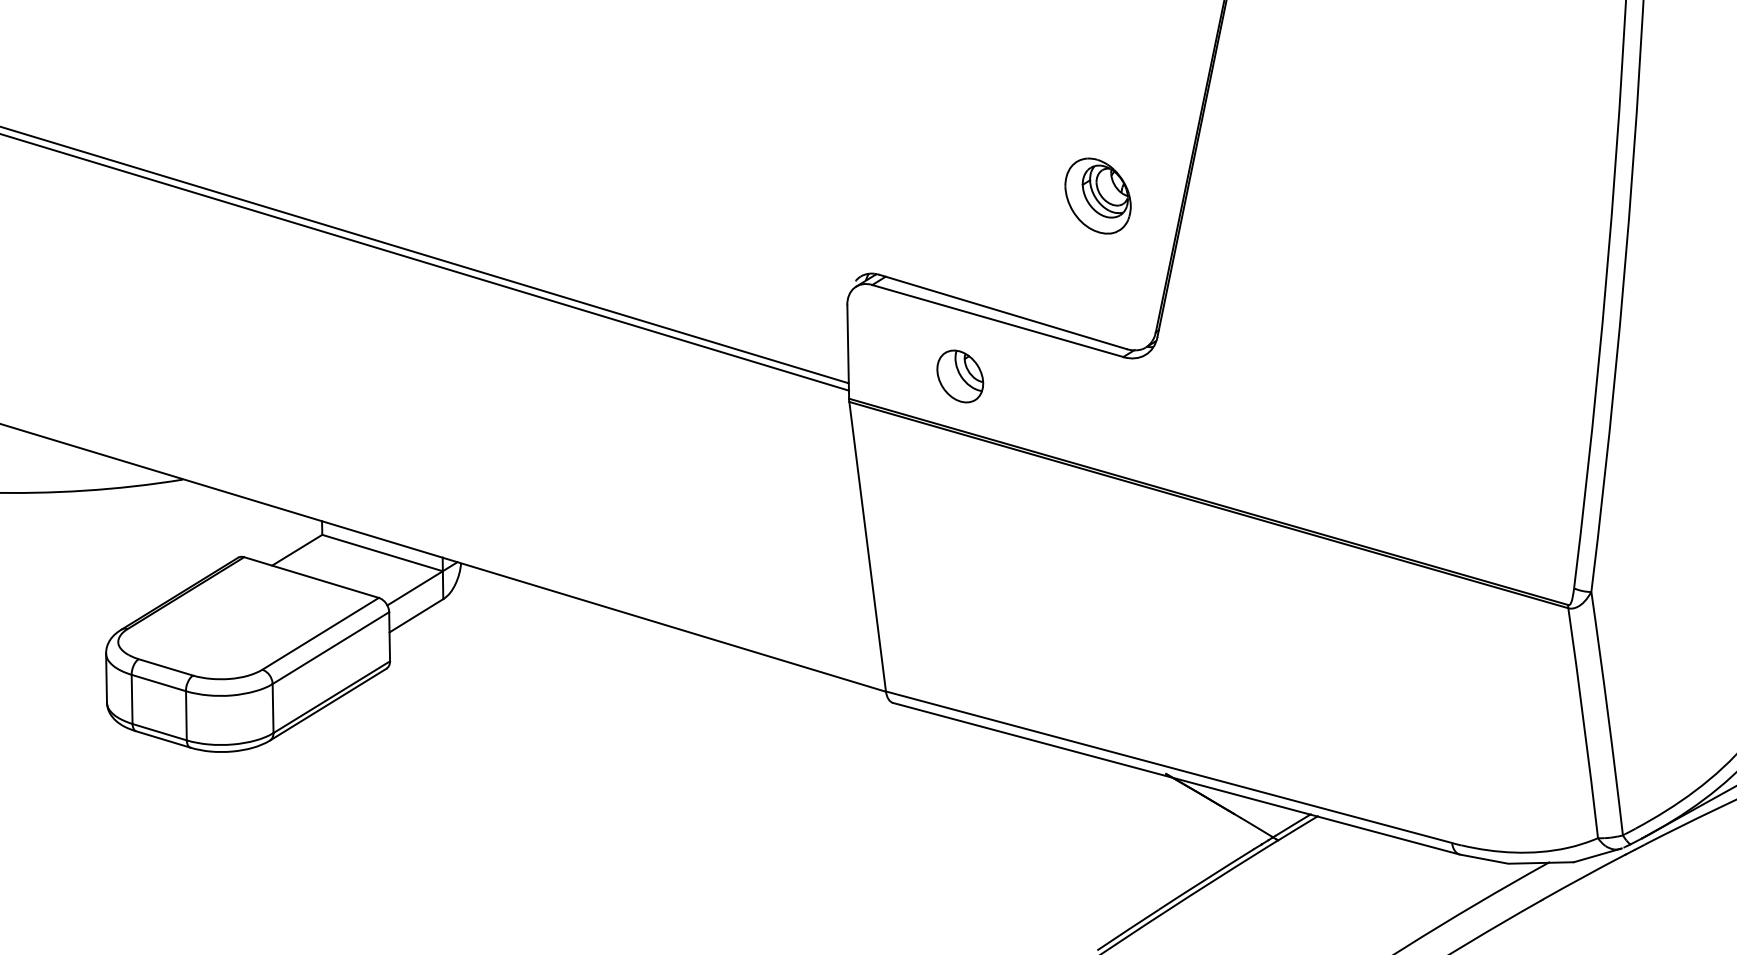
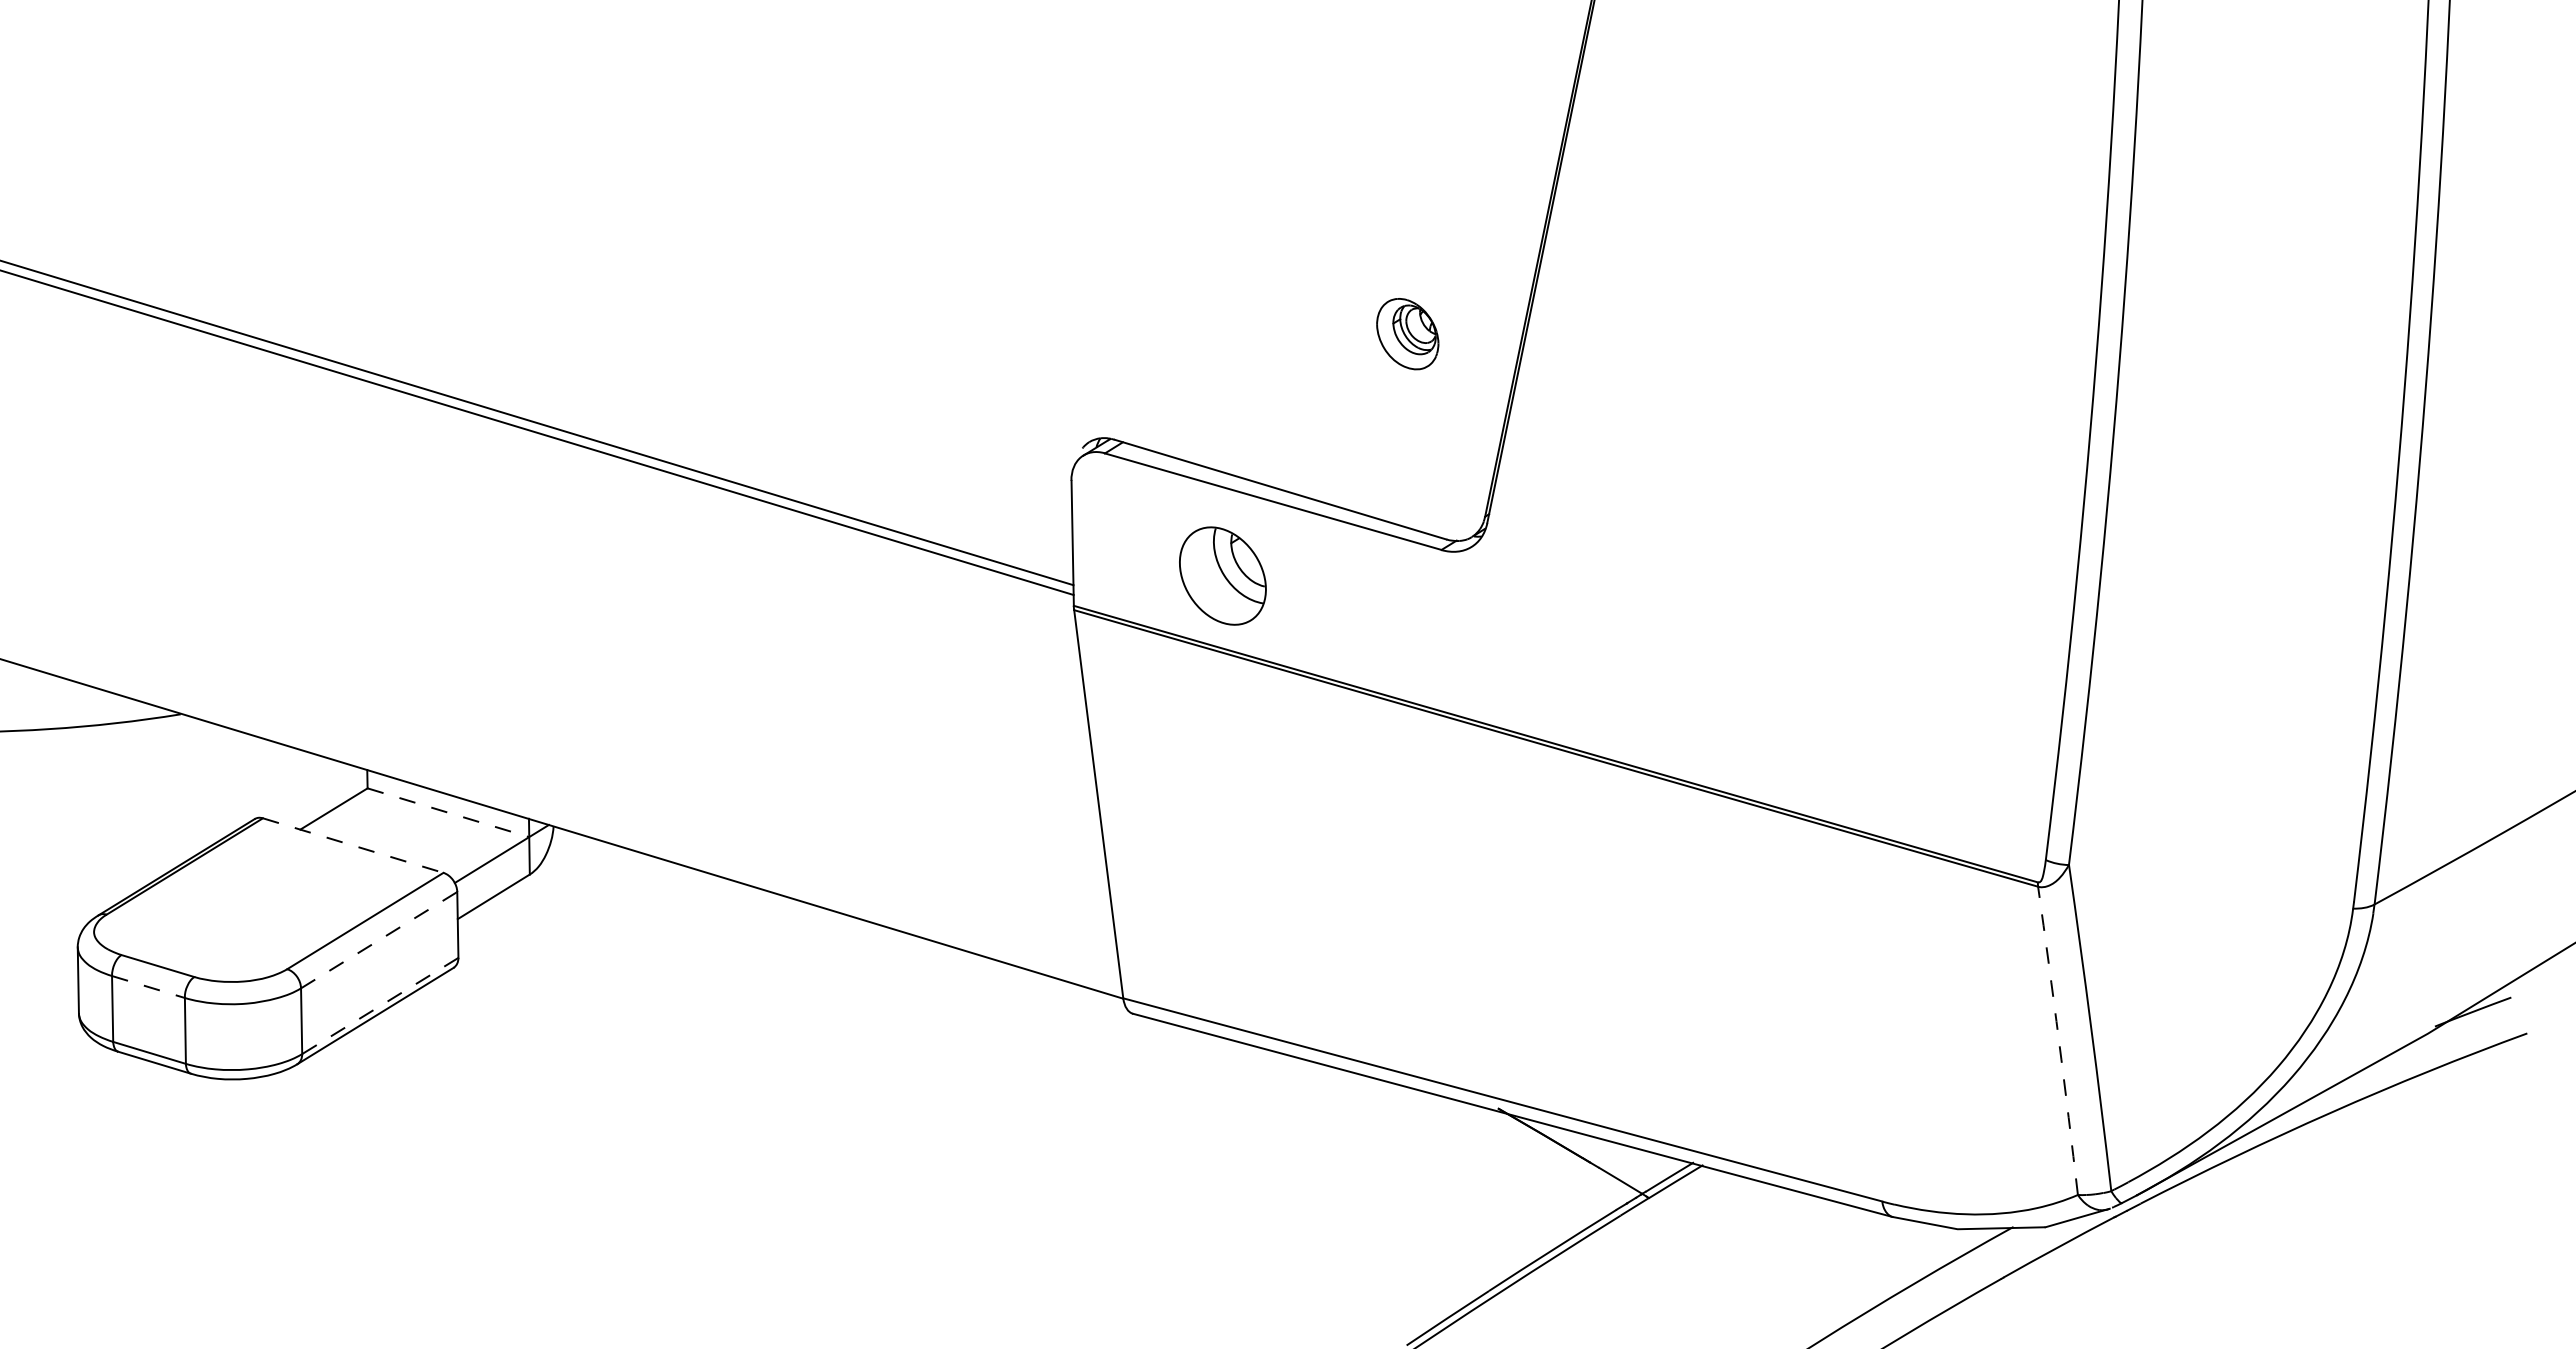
part: (1097, 195) -> (1407, 333), size x0.7
part: (959, 376) -> (1222, 575), size x1.4
line: (382, 552) -> (448, 812), solid -> dashed
line: (311, 577) -> (353, 845), solid -> dashed
line: (331, 648) -> (379, 940), solid -> dashed
line: (158, 683) -> (148, 987), solid -> dashed
line: (331, 696) -> (380, 1005), solid -> dashed
arc: (1583, 722) -> (2058, 1040), solid -> dashed

